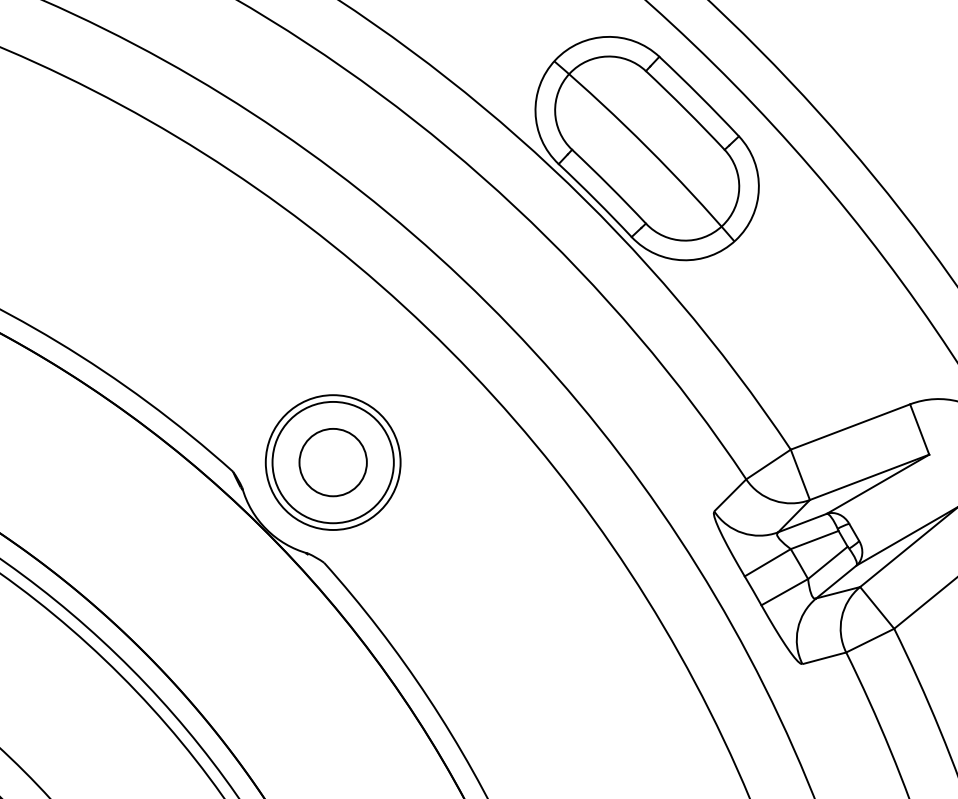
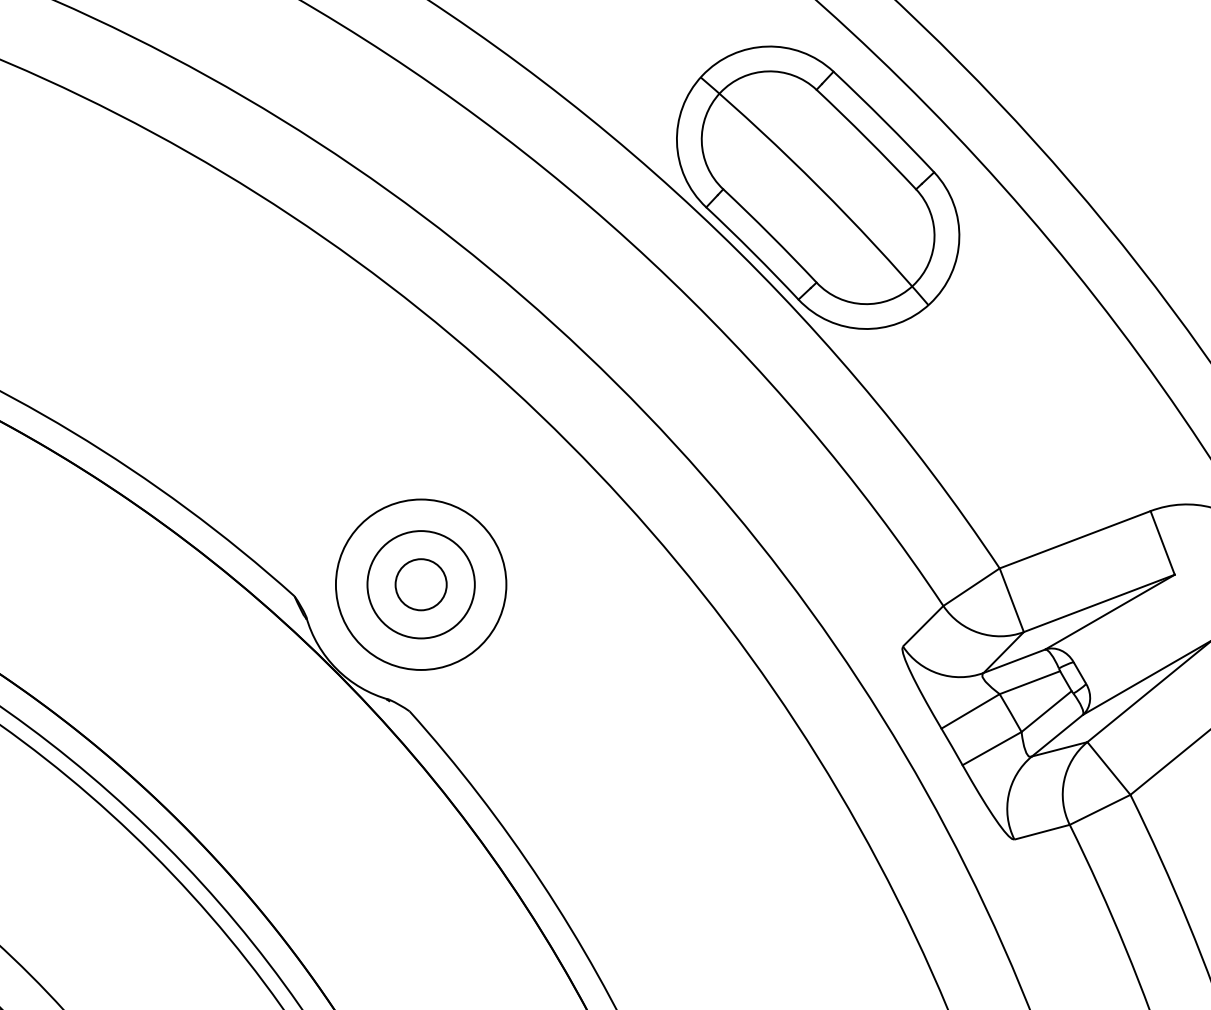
circle: (332, 462) -> (420, 584), size x0.6
circle: (332, 462) -> (420, 584), size x0.7

